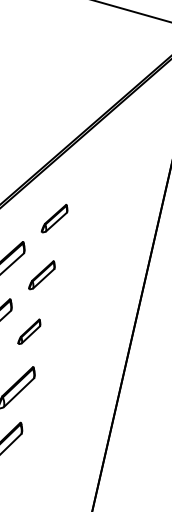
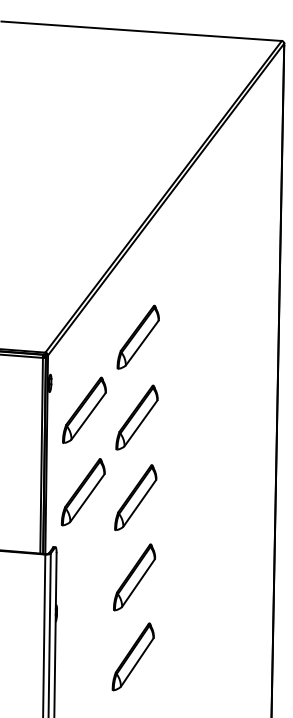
part: (54, 218) -> (137, 336), size x1.43
part: (42, 275) -> (136, 417), size x1.43
part: (29, 331) -> (135, 497), size x1.67

